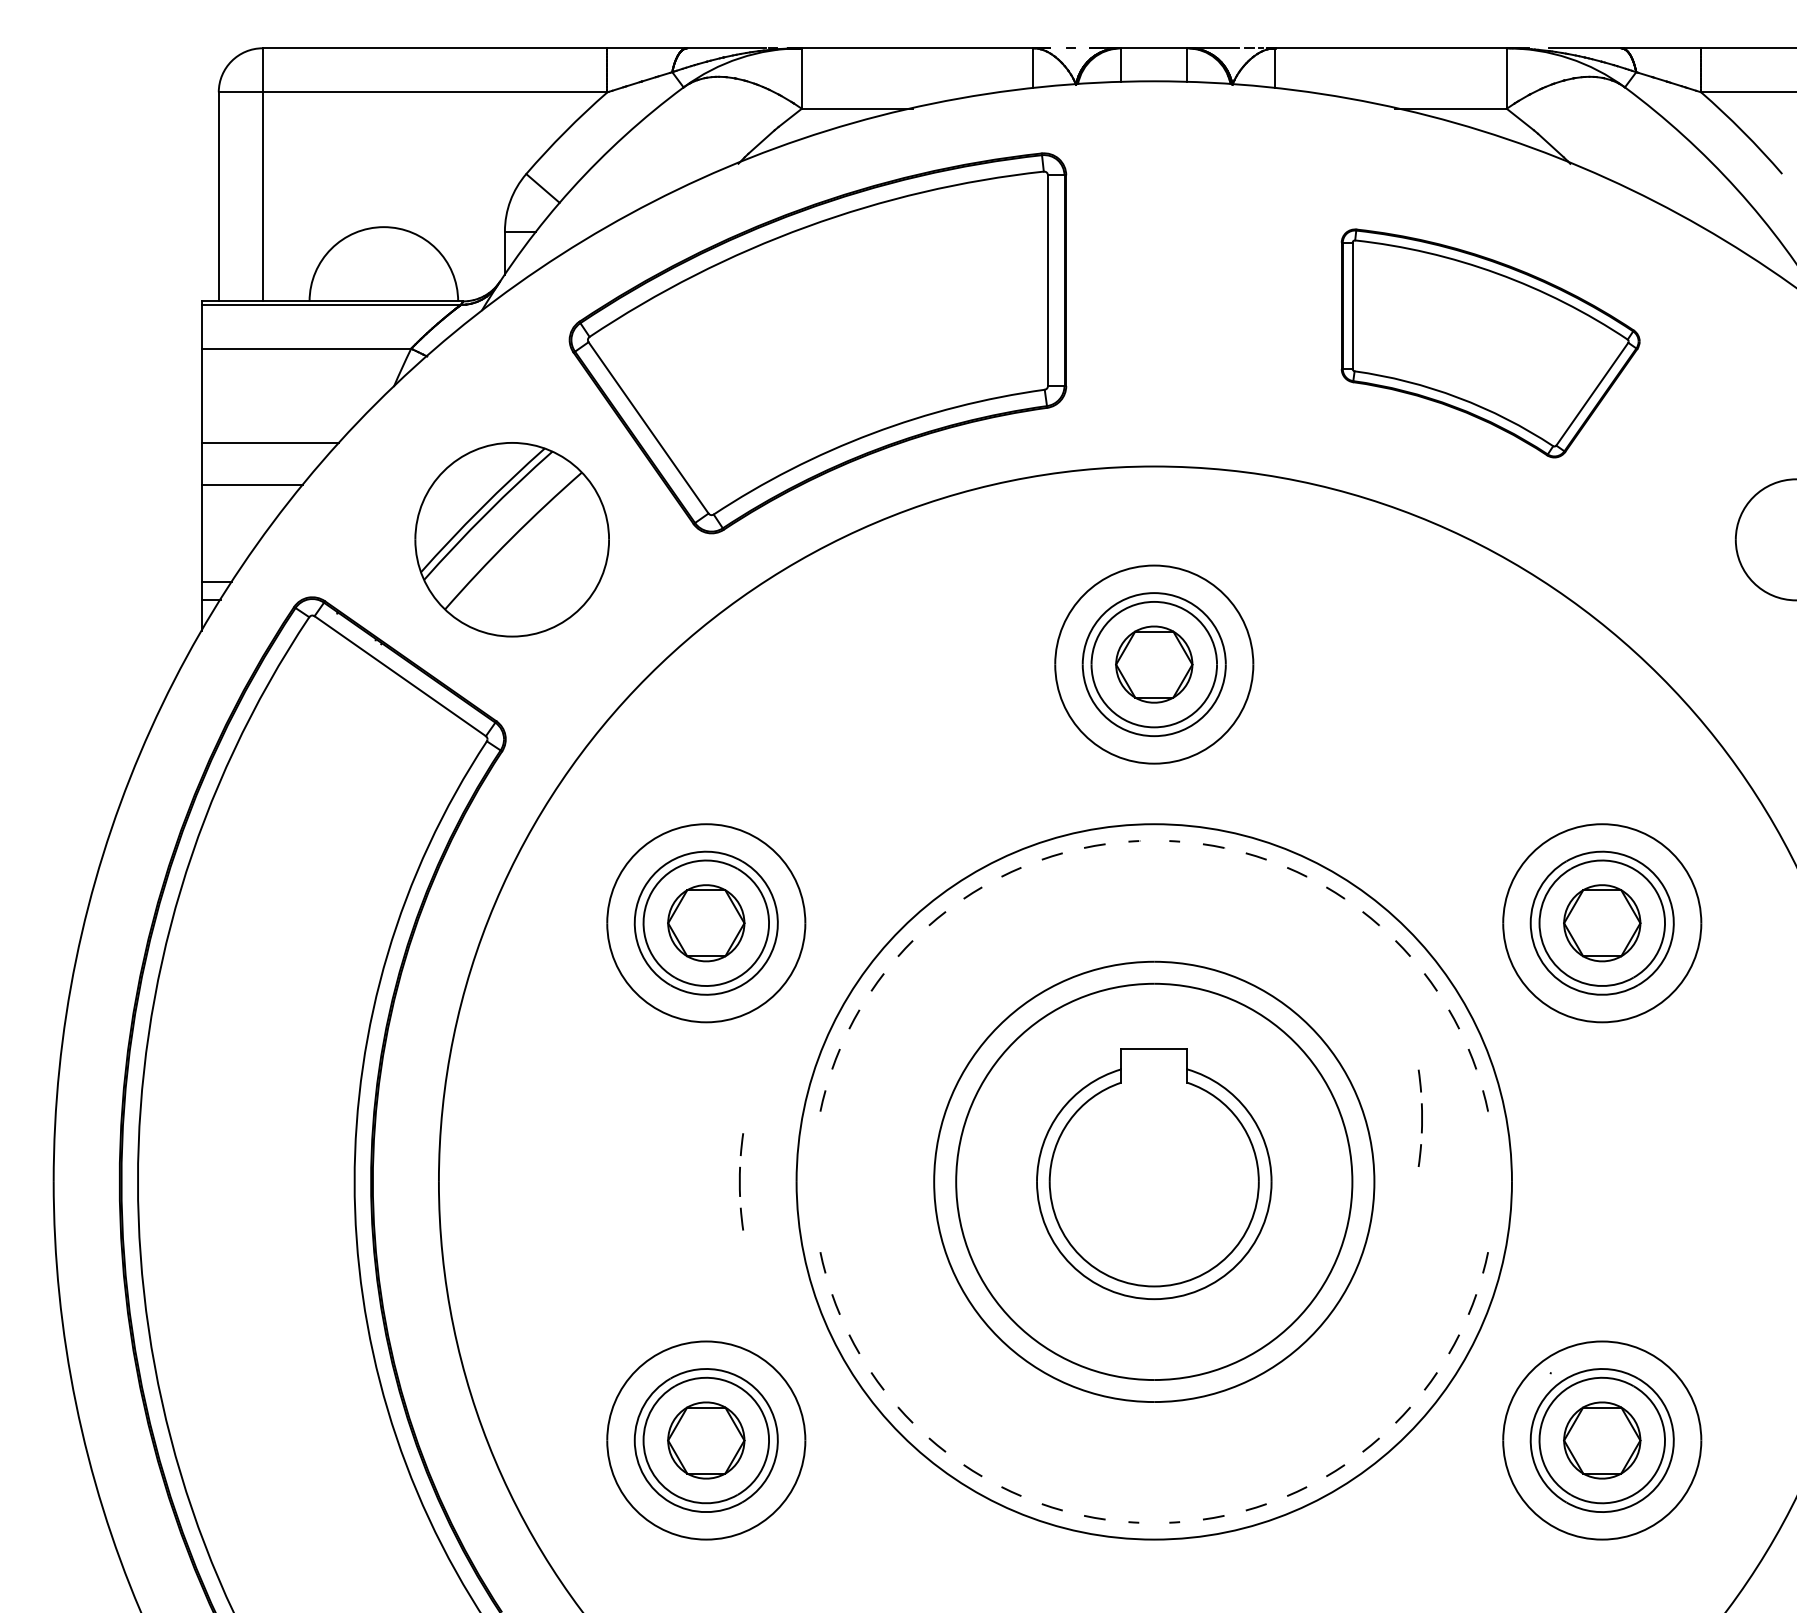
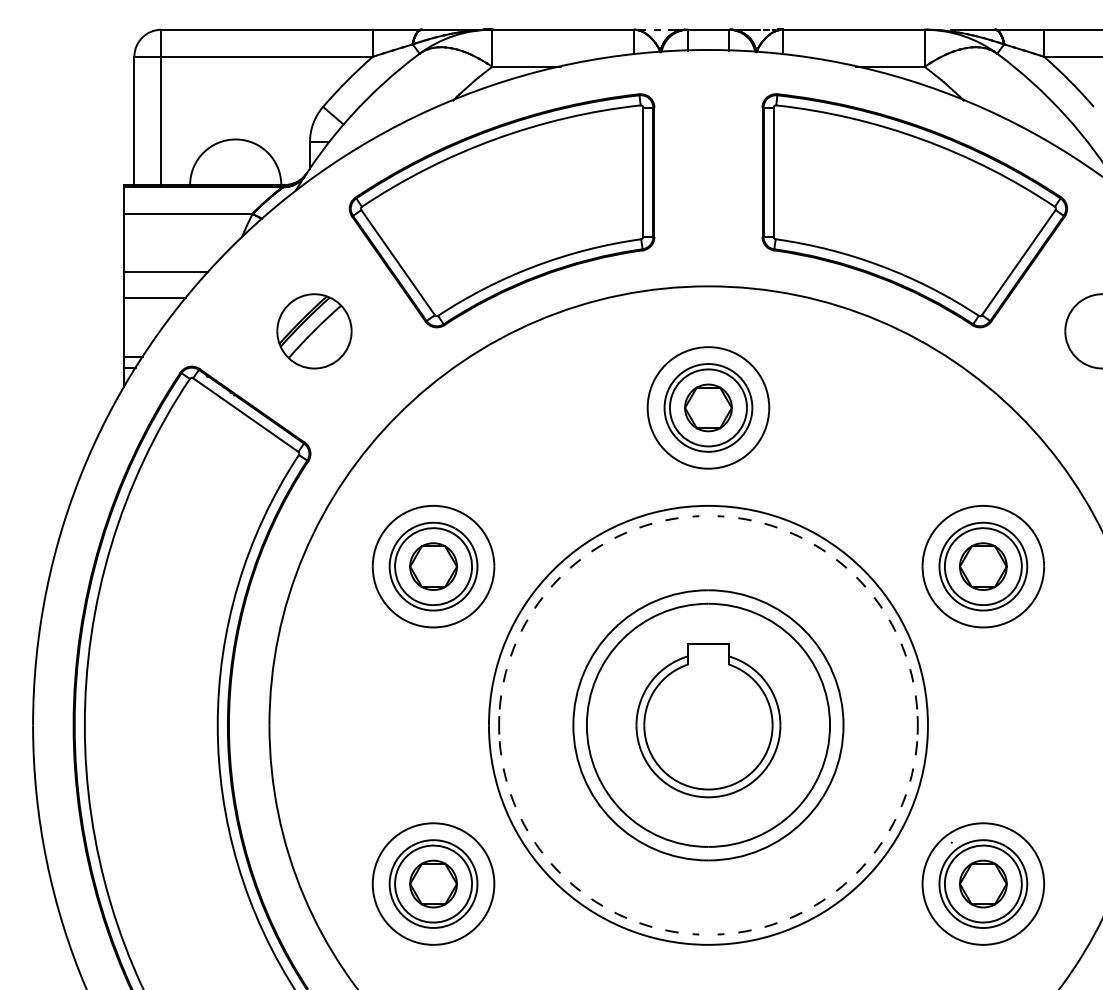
part: (1490, 342) -> (914, 210), size x1.67
part: (512, 540) -> (314, 331), size x0.62
part: (1419, 1118) -> (916, 725), moved
part: (740, 1182) -> (499, 725), moved

